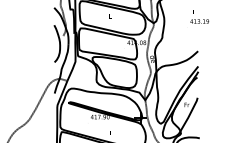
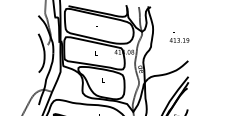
text: (199, 16) -> (179, 35), moved

